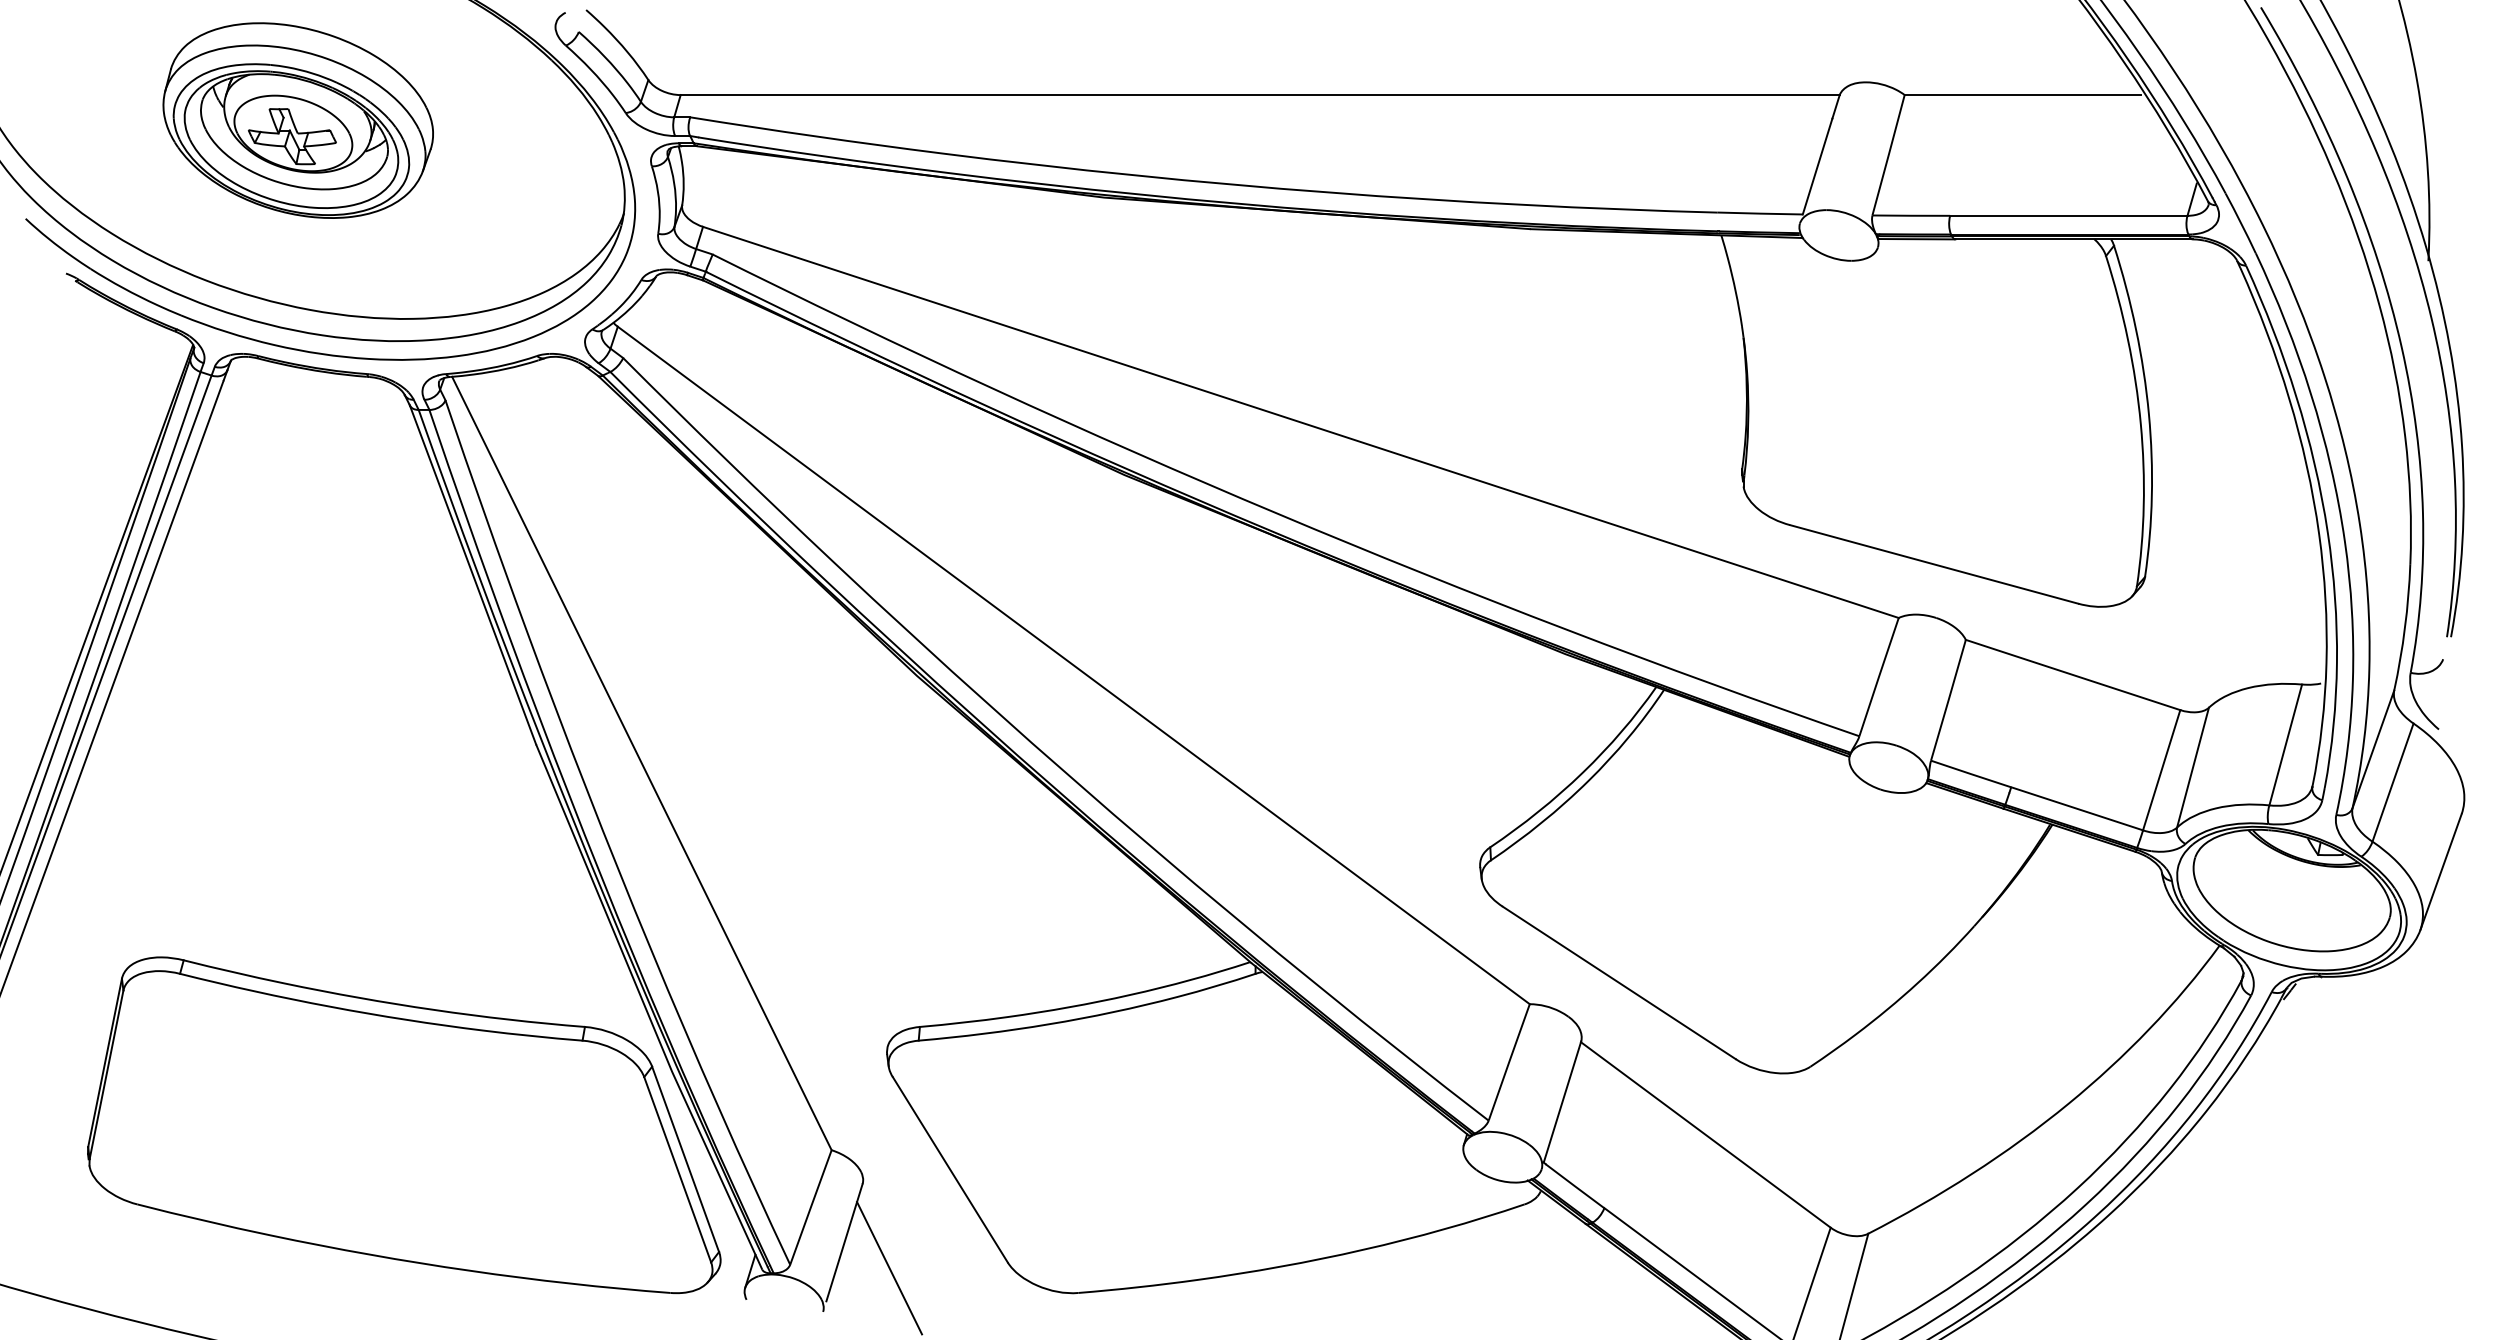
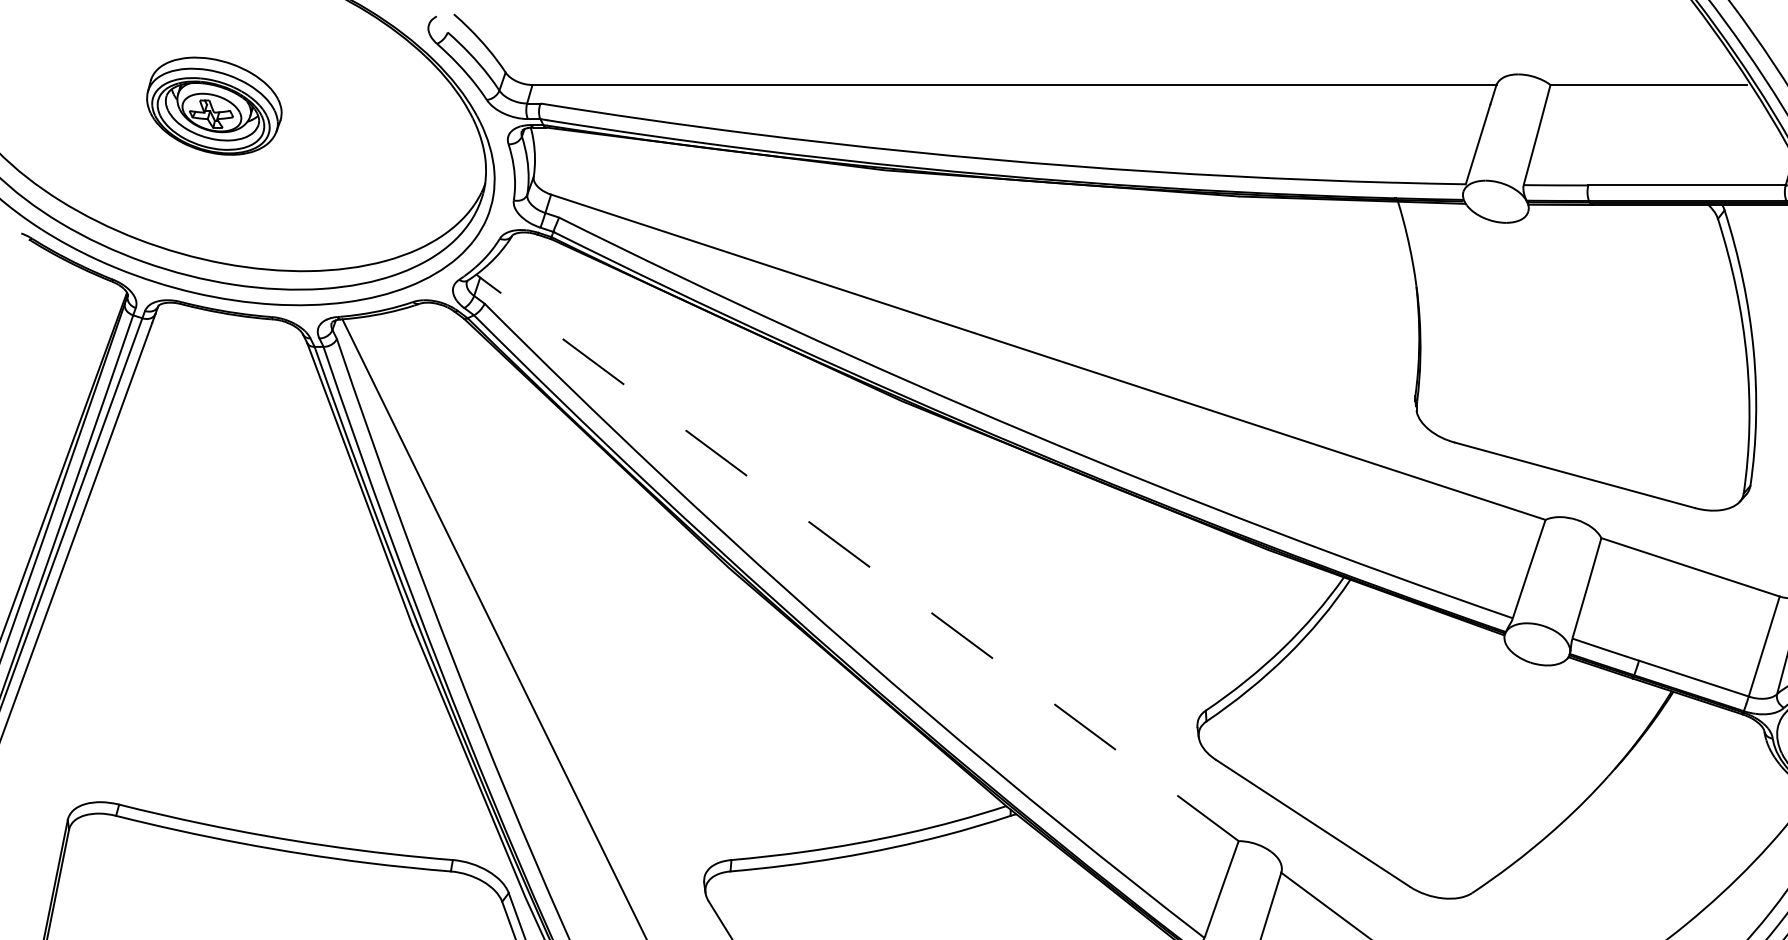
part: (297, 120) -> (213, 106), size x0.6
line: (1073, 665) -> (859, 559), solid -> dashed

